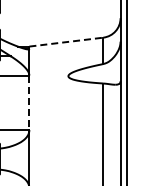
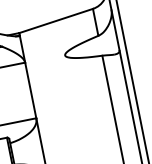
line: (66, 42) -> (56, 21), dashed -> solid
line: (29, 103) -> (31, 91), dashed -> solid

